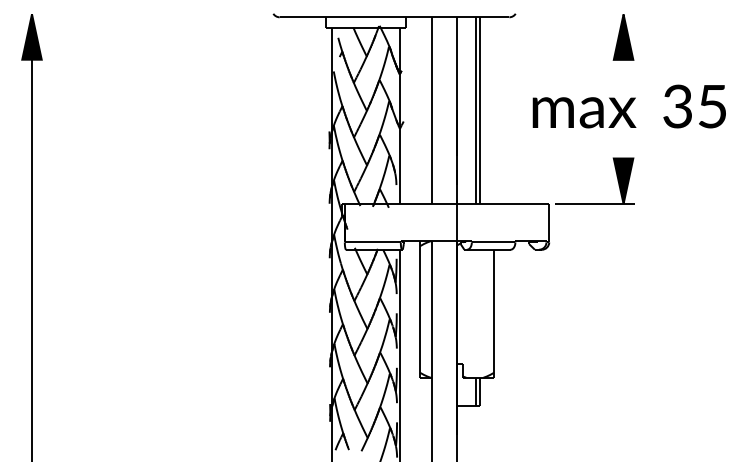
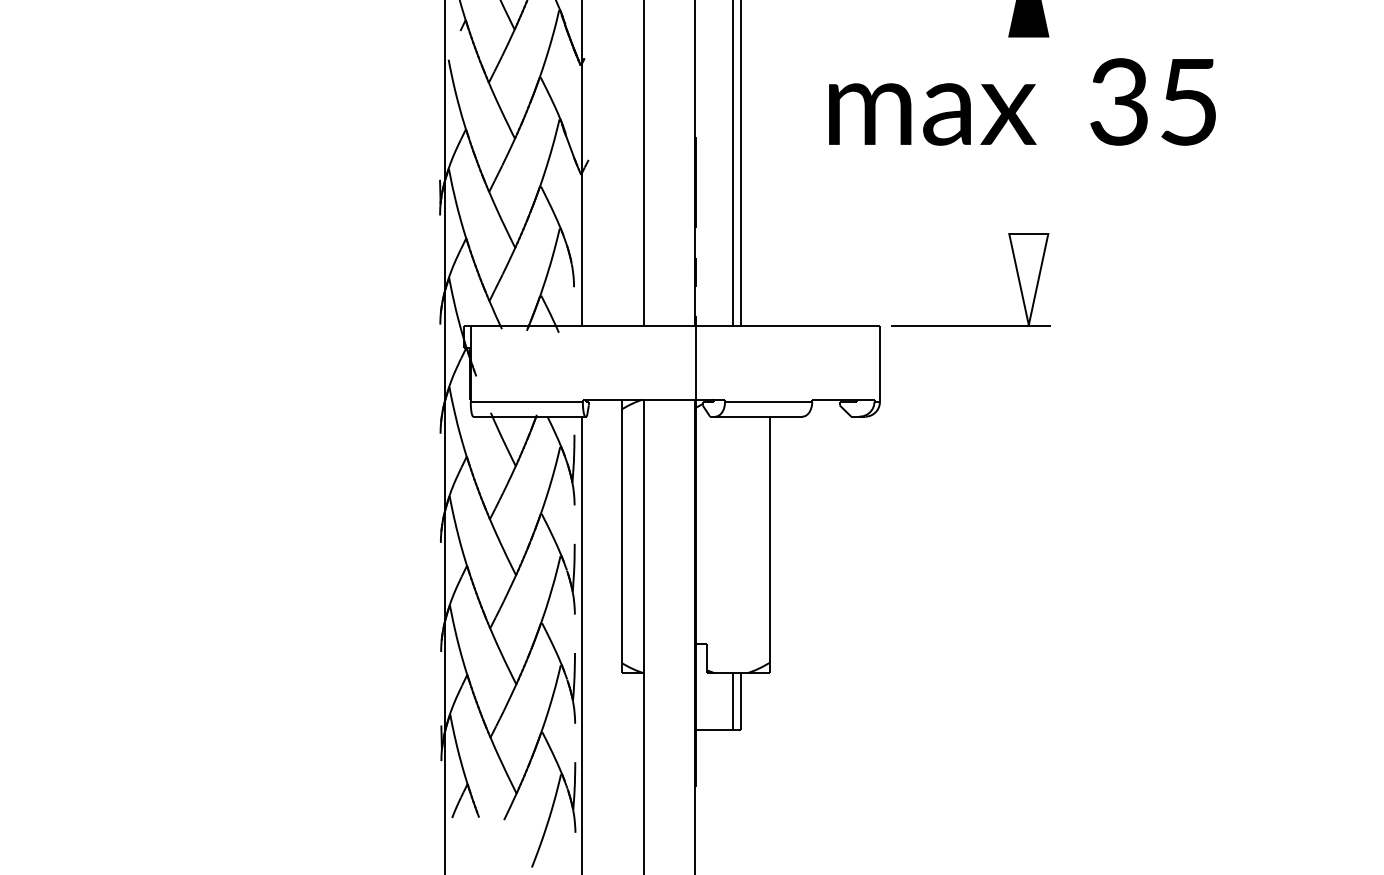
text: (628, 106) -> (1020, 101), moved
fill: (623, 181) -> (1028, 280), removed

